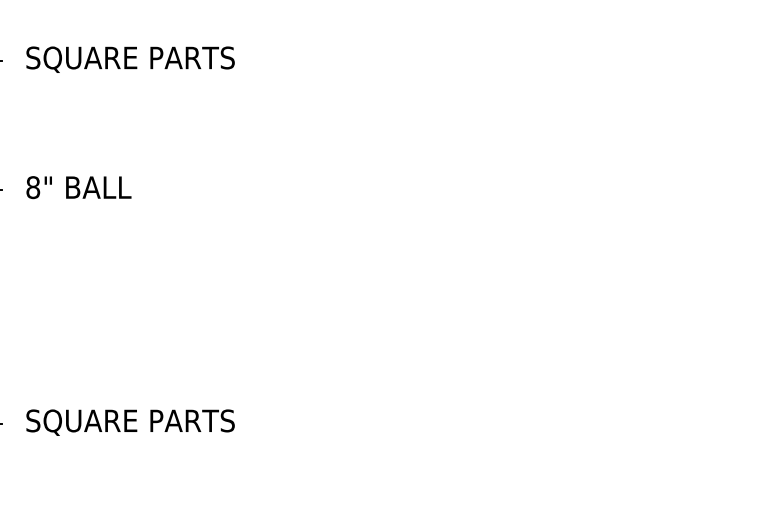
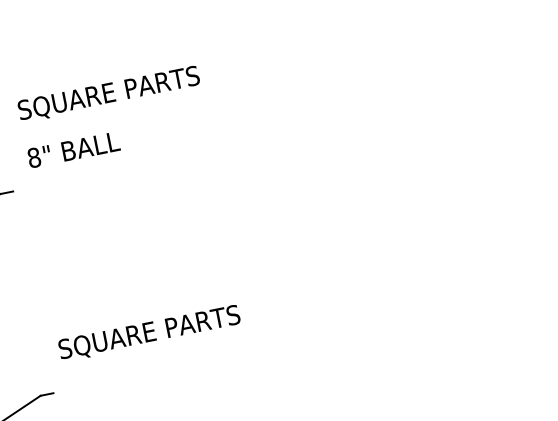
text: (130, 59) -> (109, 94), moved
text: (78, 187) -> (73, 149), moved
text: (130, 422) -> (149, 333), moved

